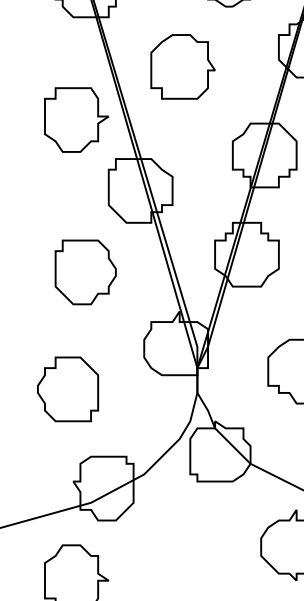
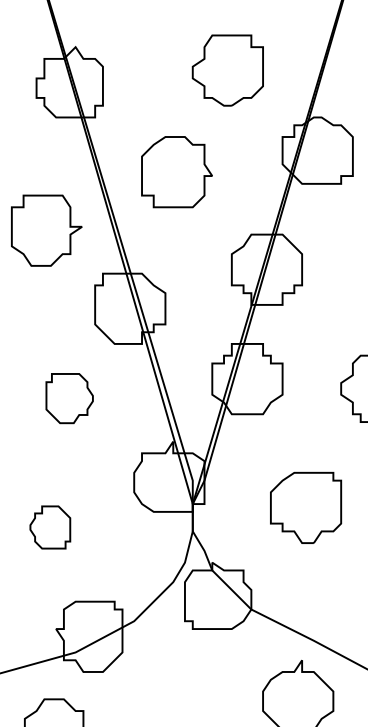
part: (76, 119) -> (46, 230), moved
part: (85, 272) -> (69, 398), size x0.7
part: (68, 389) -> (50, 527), size x0.6

